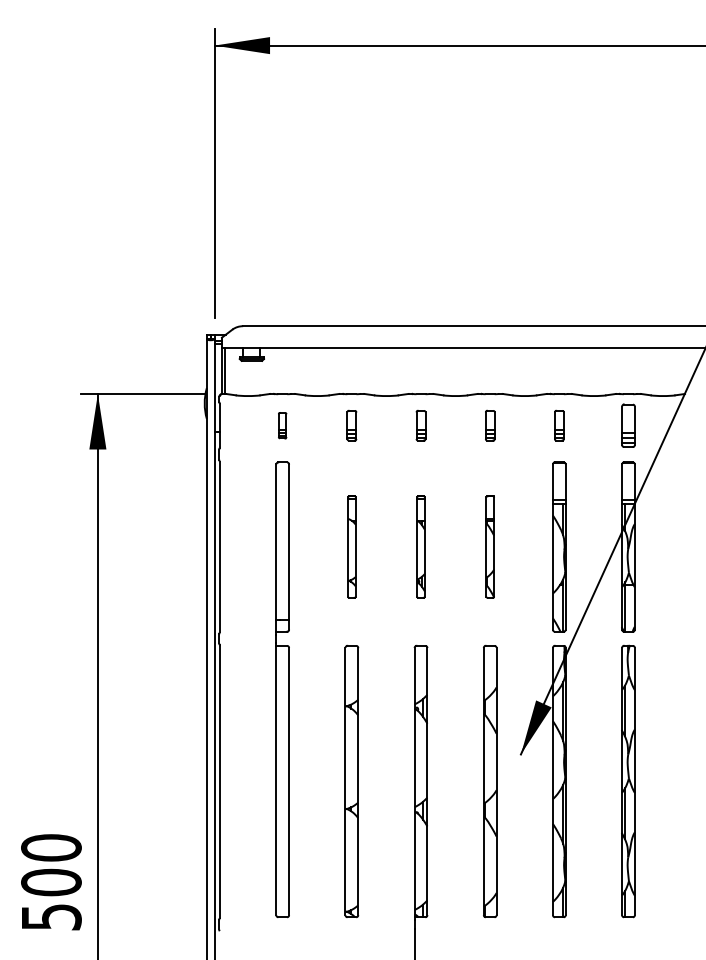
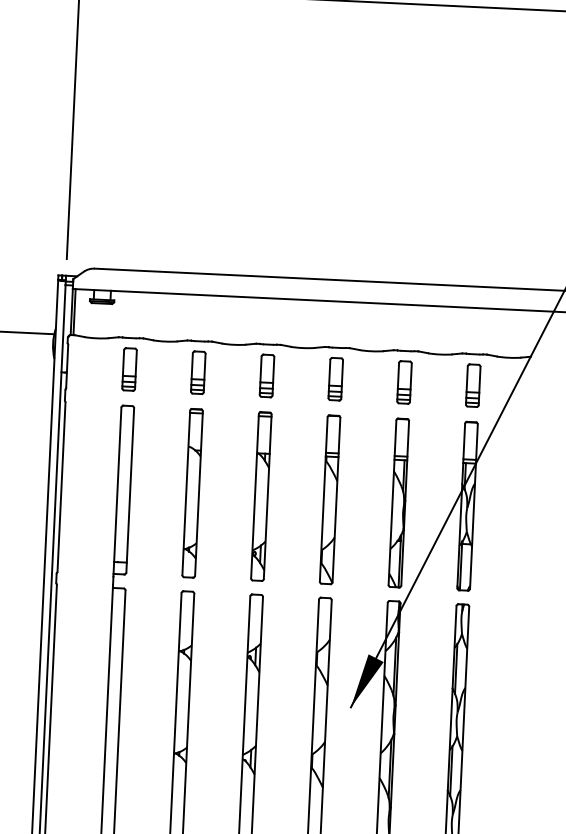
part: (282, 425) -> (129, 369), size x1.67
part: (351, 425) -> (197, 372), size x1.43
part: (420, 425) -> (266, 375), size x1.43
part: (490, 425) -> (336, 378), size x1.43
part: (559, 425) -> (404, 382), size x1.43
part: (351, 546) -> (192, 492), size x1.67
part: (420, 546) -> (260, 495), size x1.67
part: (490, 546) -> (330, 499), size x1.67

